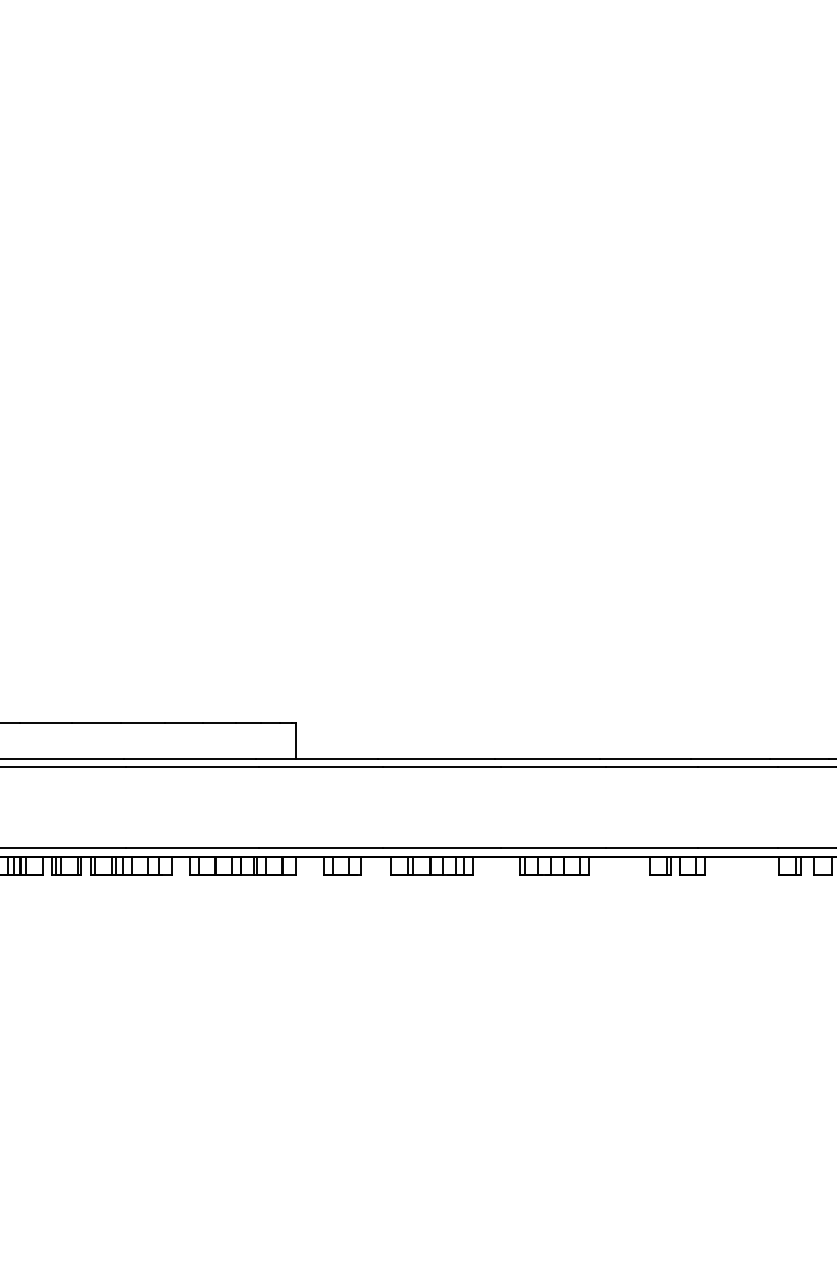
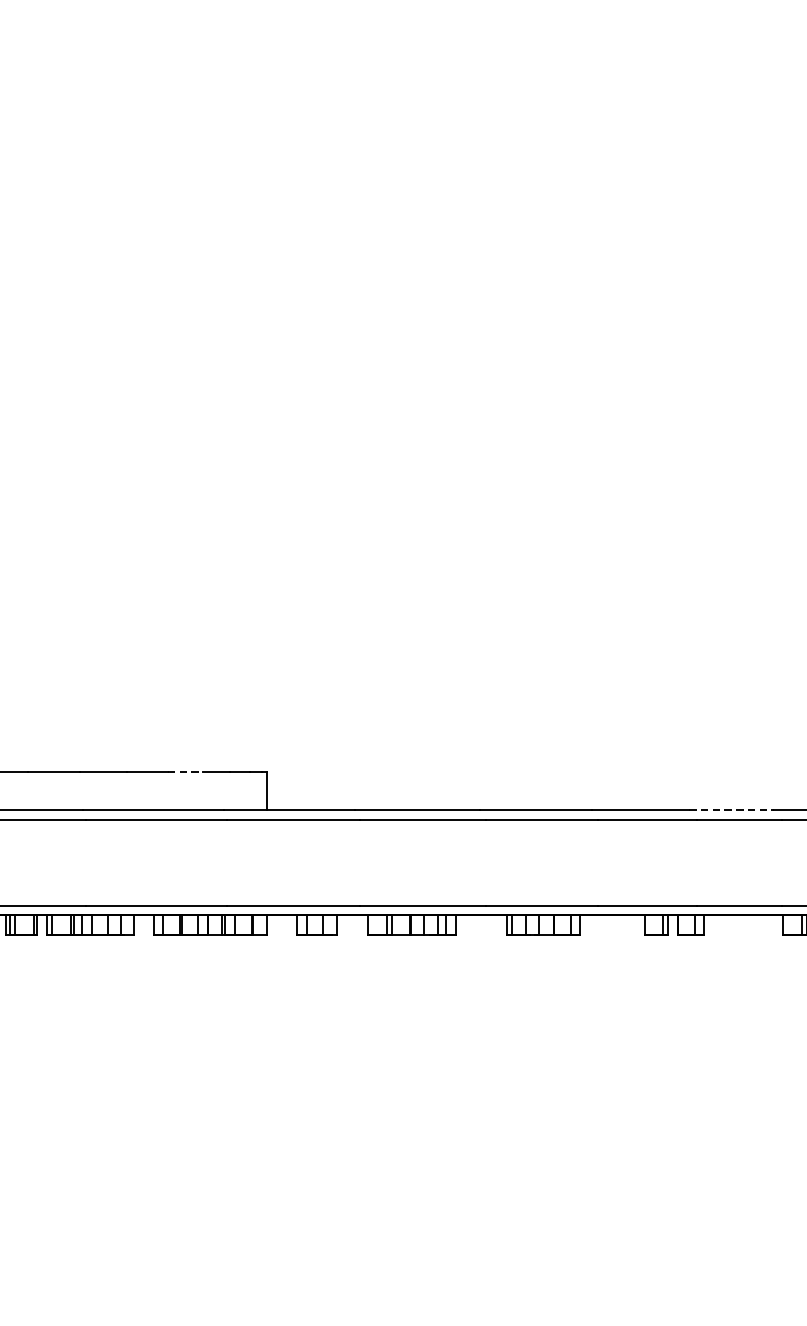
line: (219, 722) -> (185, 771), solid -> dashed
line: (730, 758) -> (731, 810), solid -> dashed

